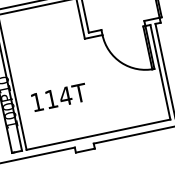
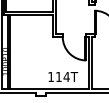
text: (59, 96) -> (63, 76), moved

